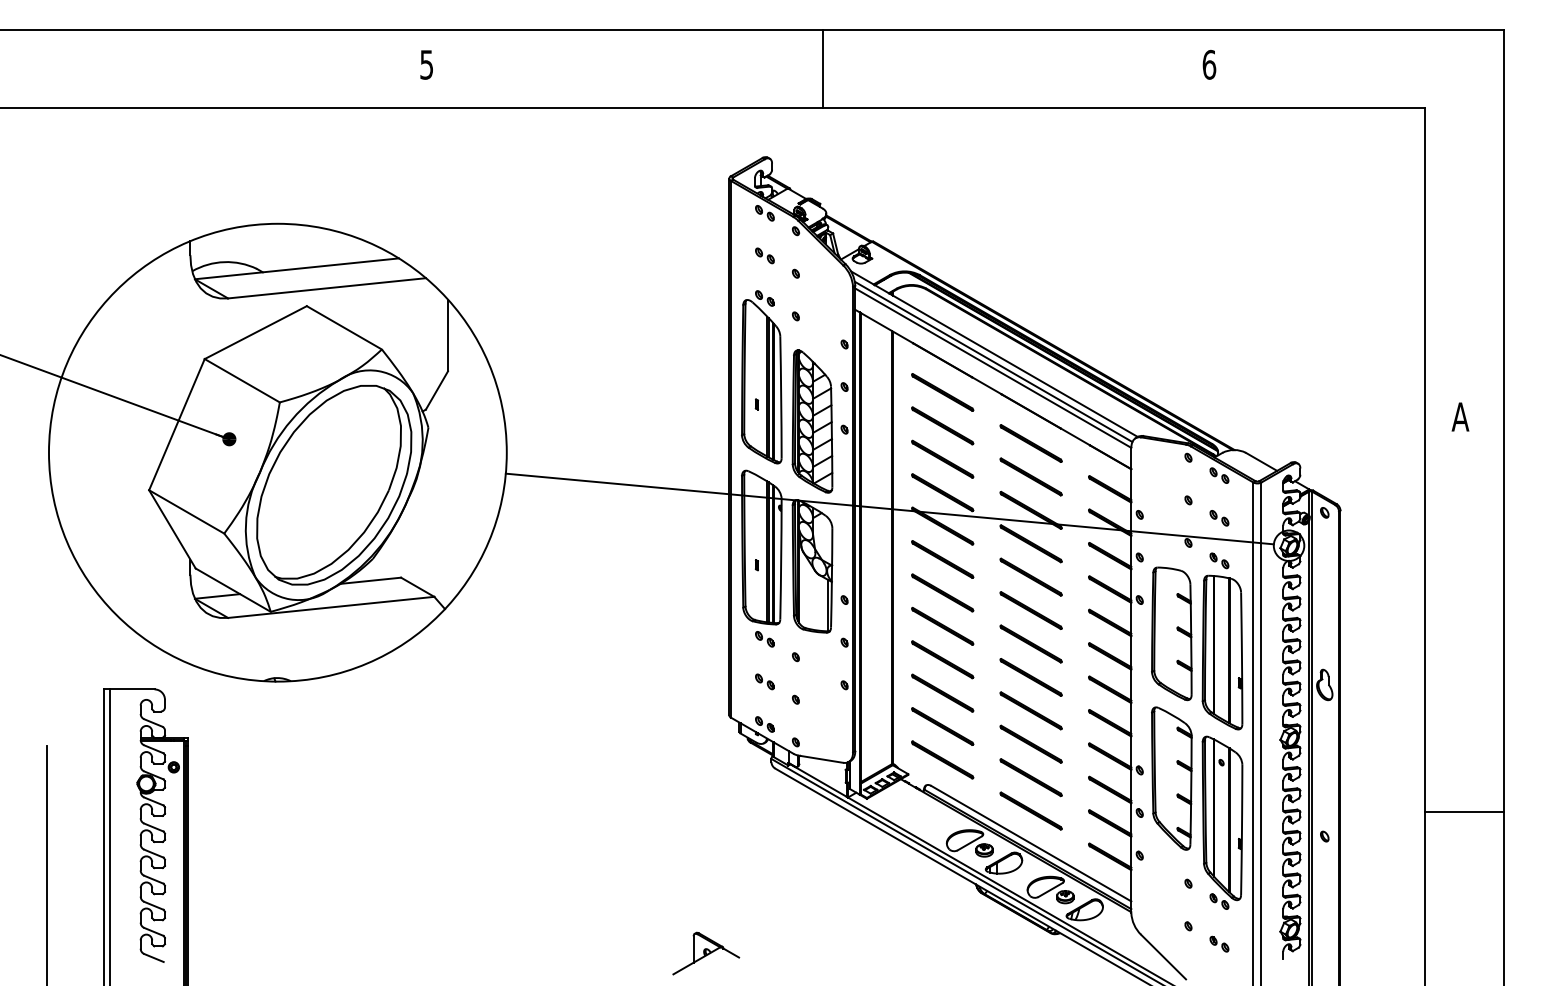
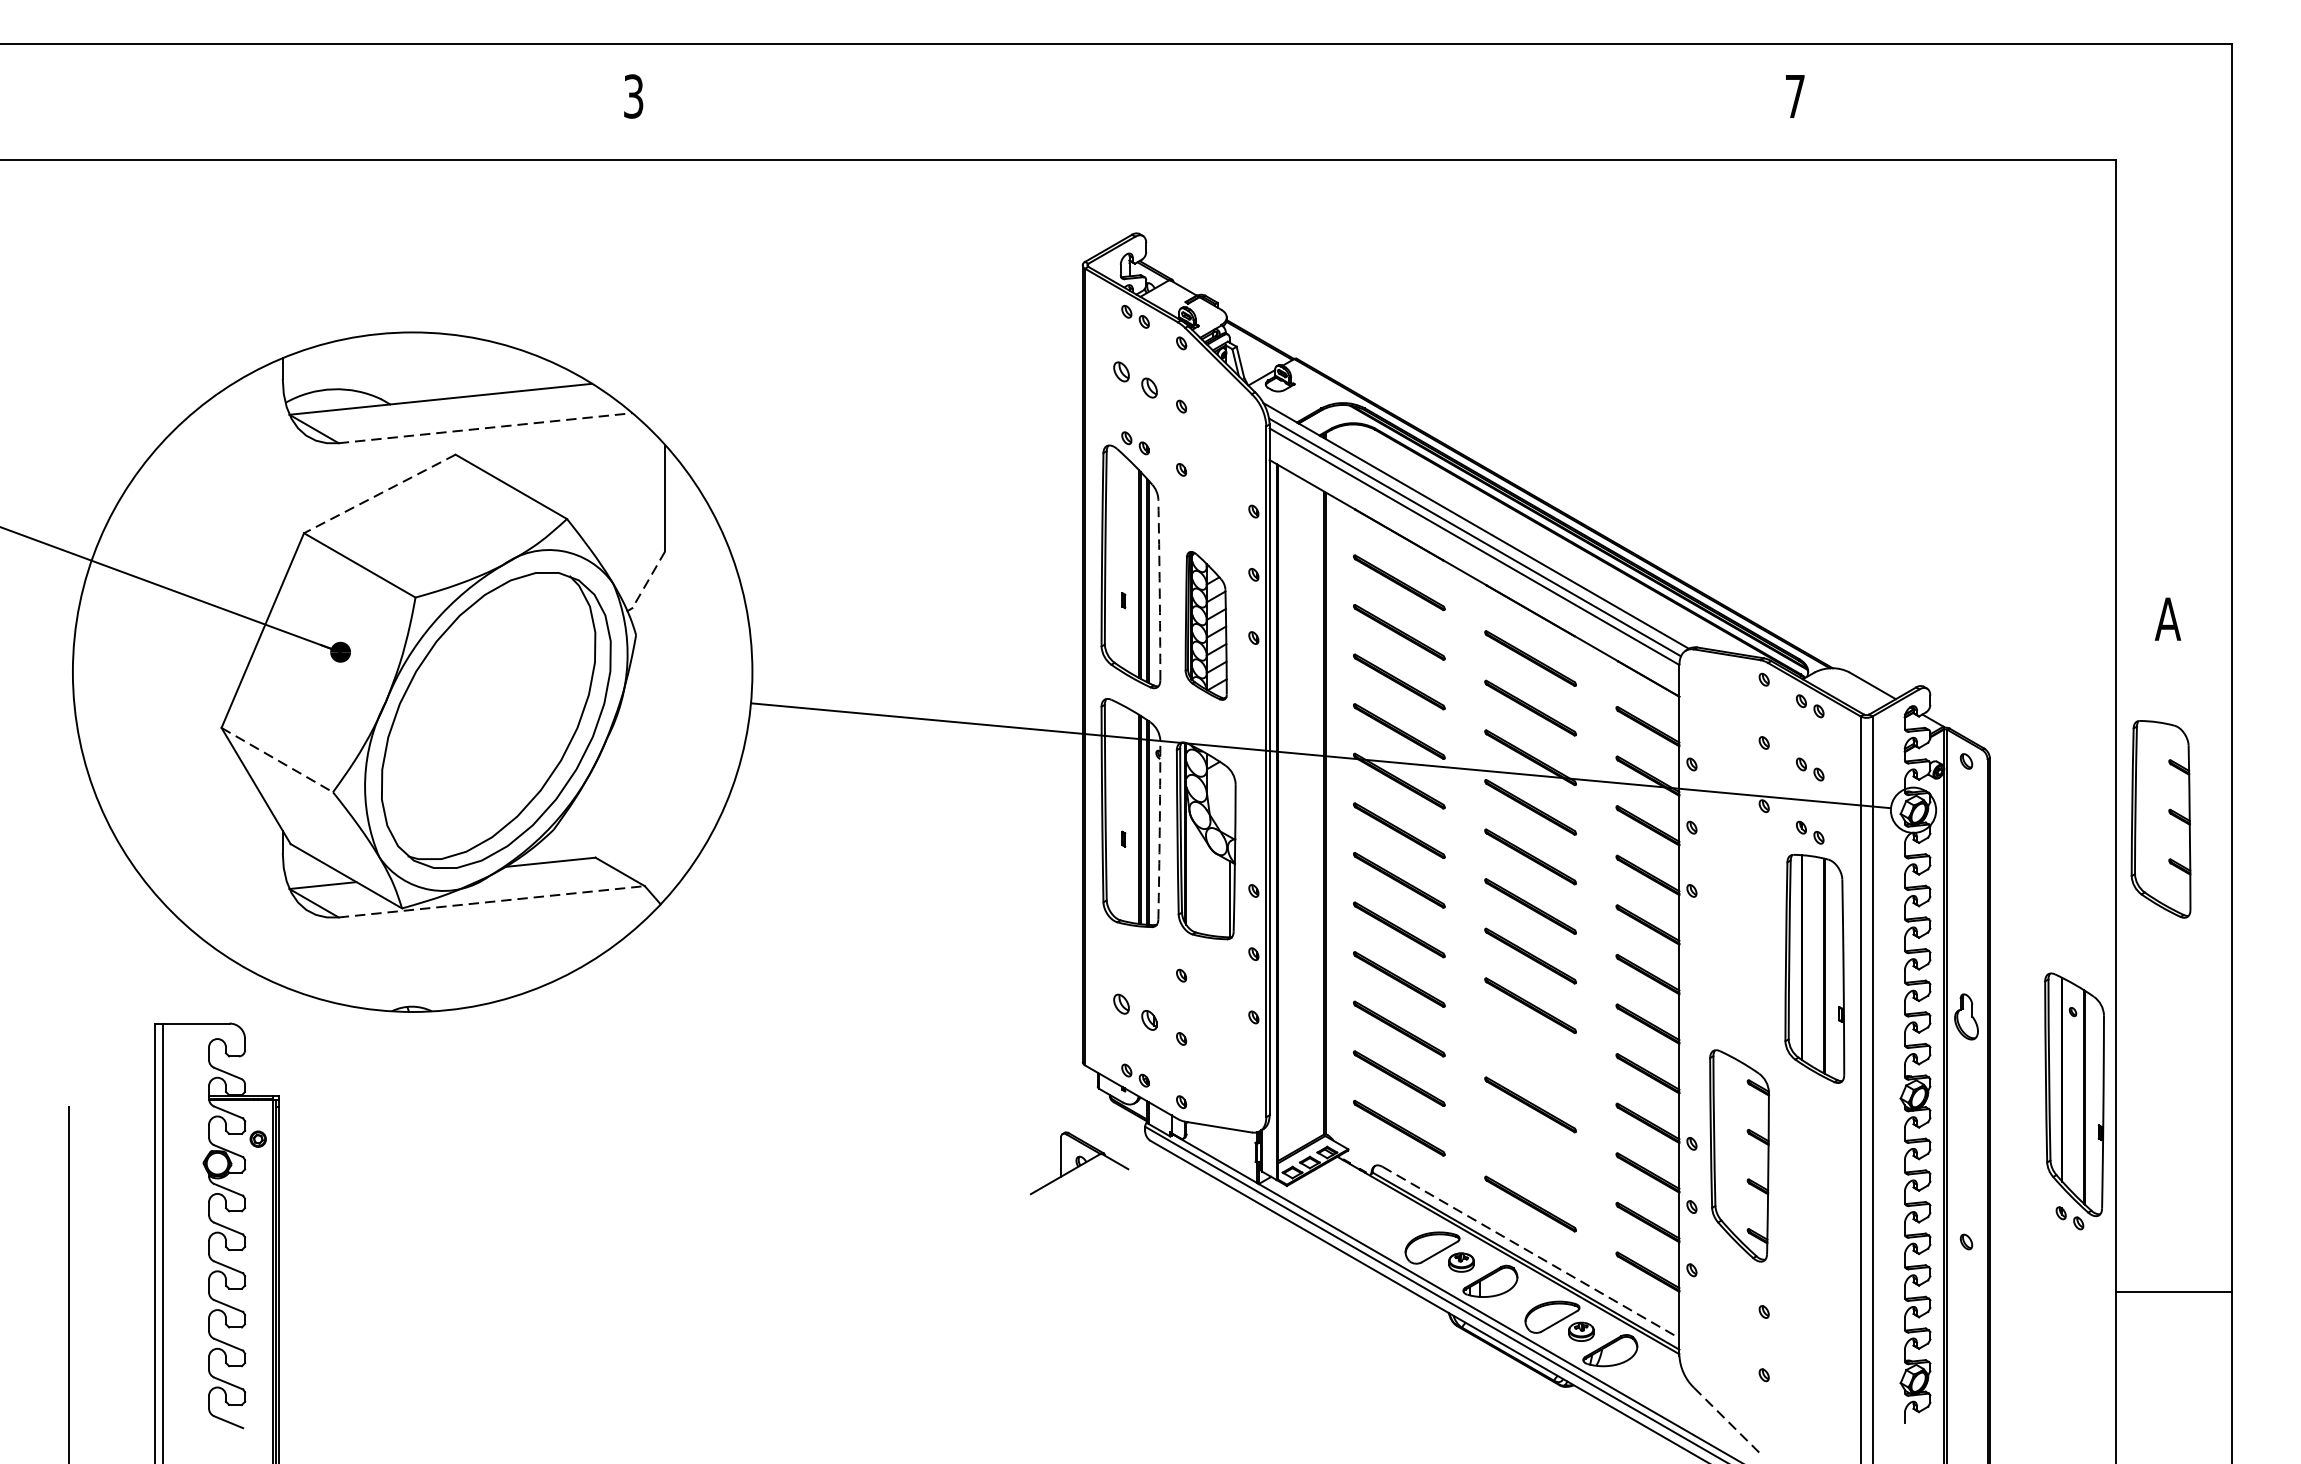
text: (427, 64) -> (634, 95), 5 -> 3
text: (1209, 64) -> (1795, 95), 6 -> 7
line: (822, 68) -> (1221, 101), removed
part: (764, 255) -> (1134, 379), size x1.6
line: (327, 288) -> (486, 428), solid -> dashed
line: (255, 332) -> (379, 493), solid -> dashed
line: (436, 390) -> (648, 579), solid -> dashed
arc: (781, 397) -> (1160, 590), solid -> dashed
part: (812, 421) -> (1206, 625), size x0.7
line: (187, 512) -> (278, 760), solid -> dashed
arc: (781, 559) -> (1160, 830), solid -> dashed
line: (331, 607) -> (492, 901), solid -> dashed
part: (1171, 633) -> (2160, 818), moved
part: (764, 639) -> (1134, 949), removed
part: (764, 681) -> (1134, 1011), size x1.6
part: (1030, 710) -> (1529, 1054), removed
part: (1030, 777) -> (1529, 1154), removed
line: (1464, 812) -> (2173, 1292), moved
part: (1222, 822) -> (2074, 1100), moved
line: (1031, 843) -> (1531, 1252), solid -> dashed
part: (1219, 943) -> (1810, 1400), removed
part: (706, 953) -> (1079, 1163), moved
line: (1163, 957) -> (1727, 1421), solid -> dashed

